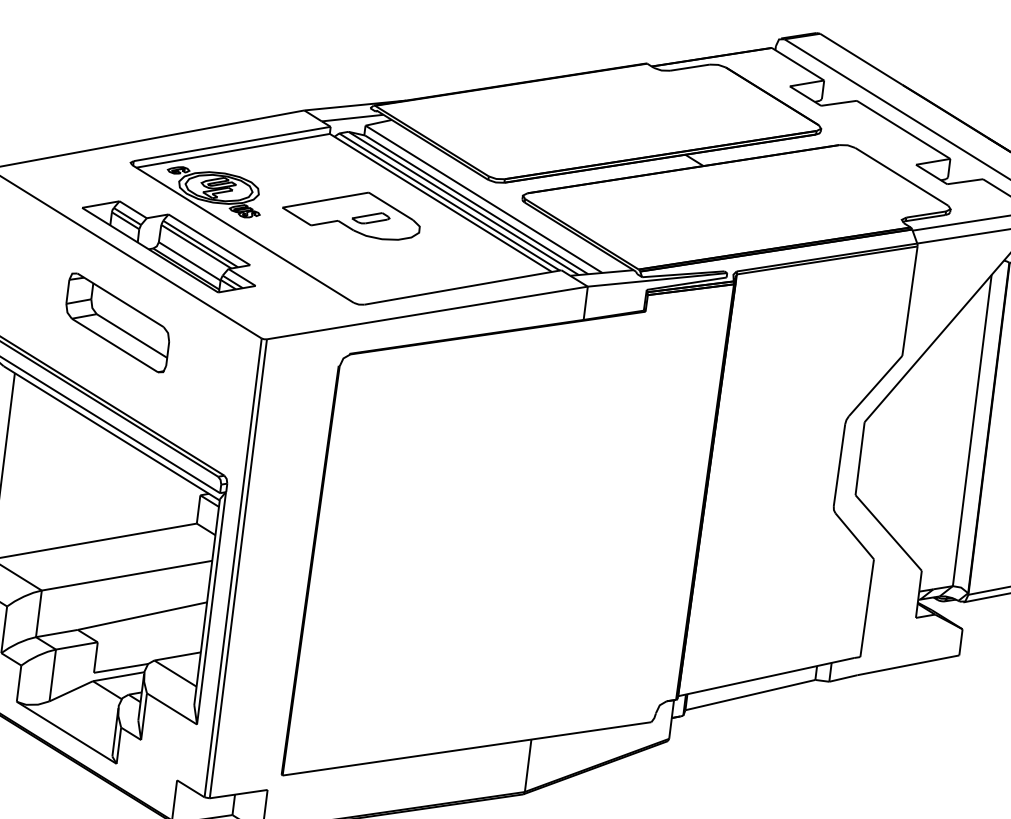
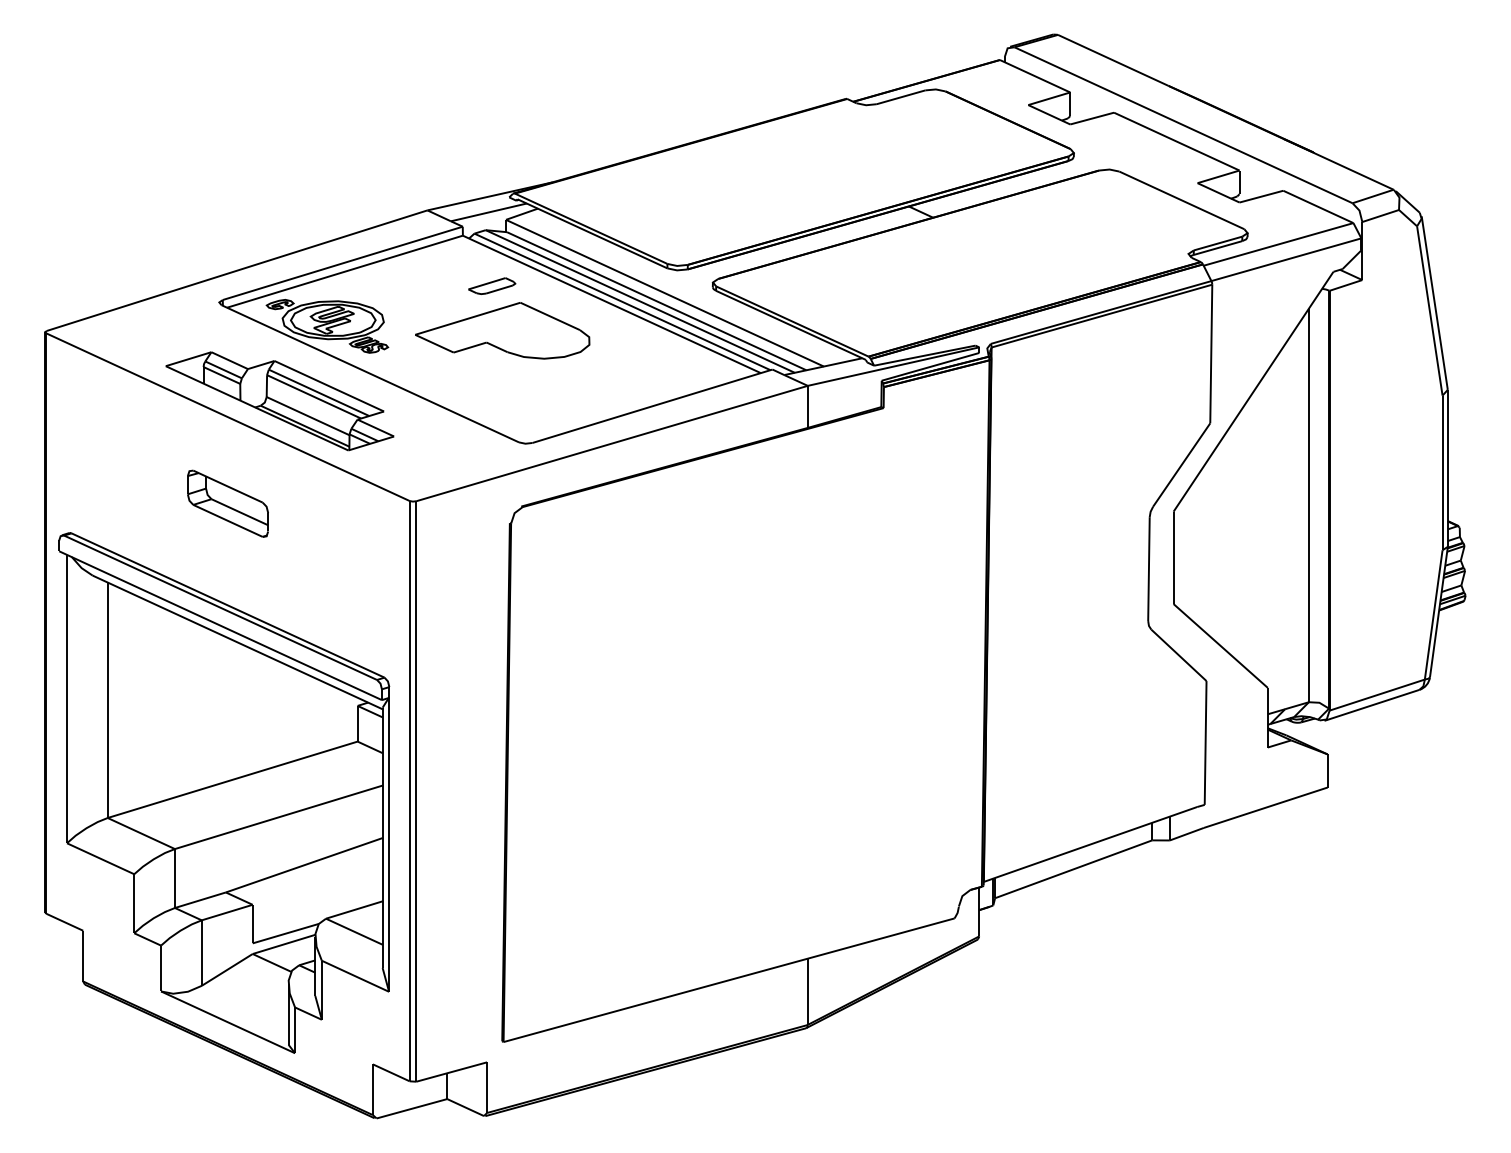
part: (371, 217) -> (492, 285), moved
part: (117, 322) -> (227, 503), size x0.6

